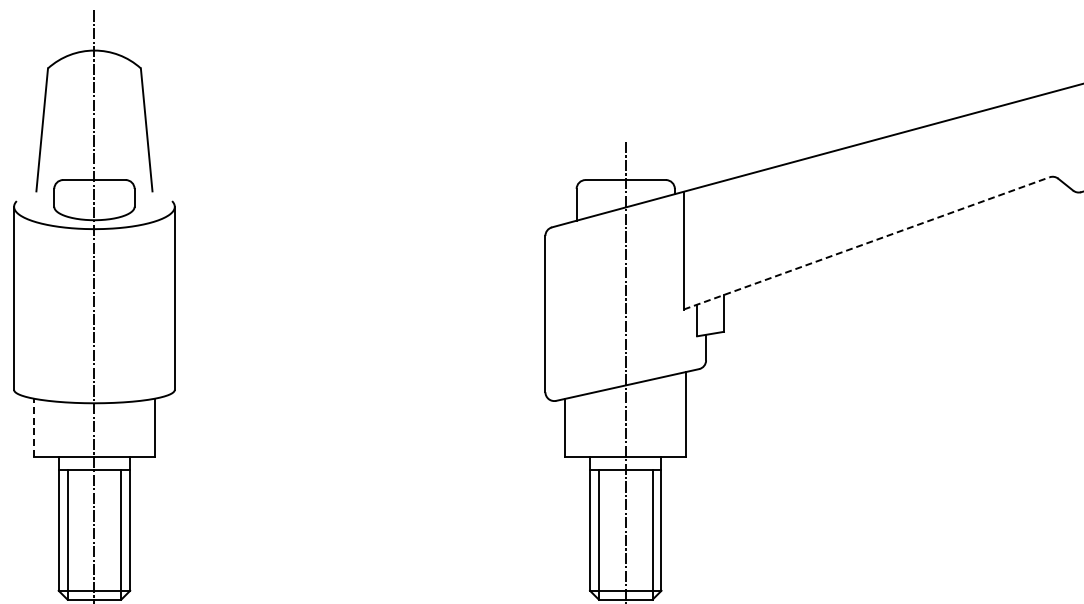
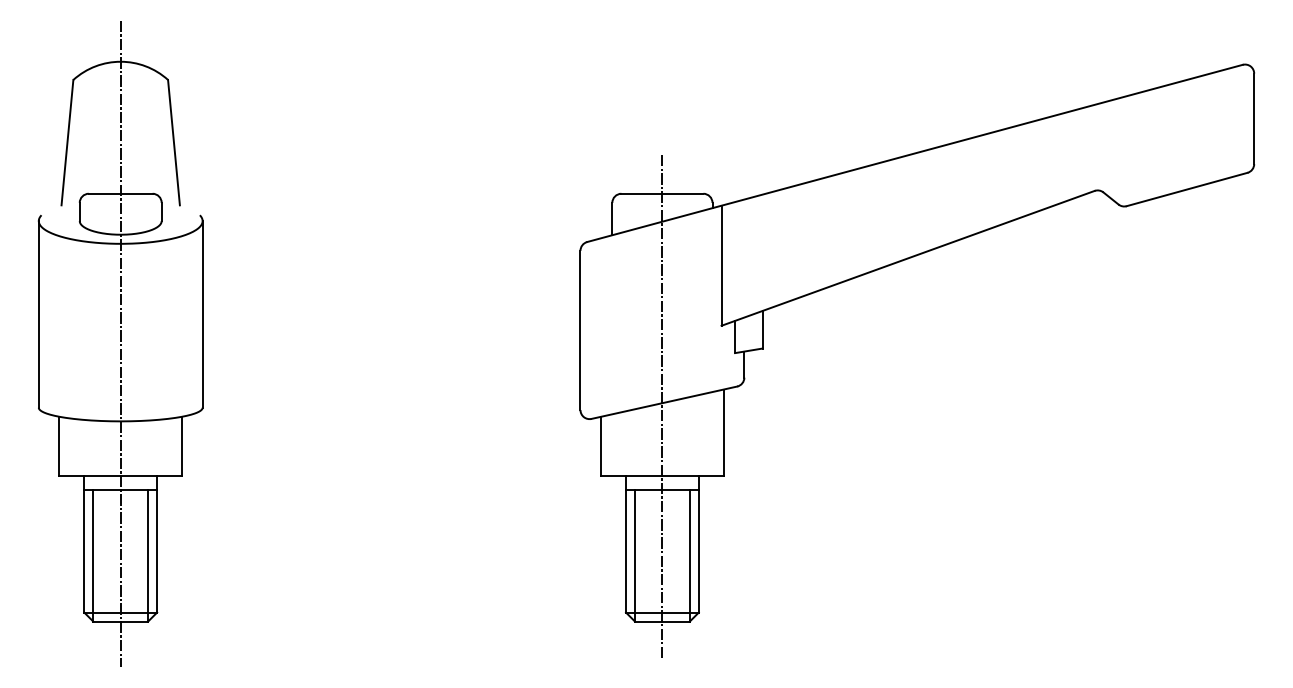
line: (867, 243) -> (908, 258), dashed -> solid
line: (34, 427) -> (59, 446), dashed -> solid

